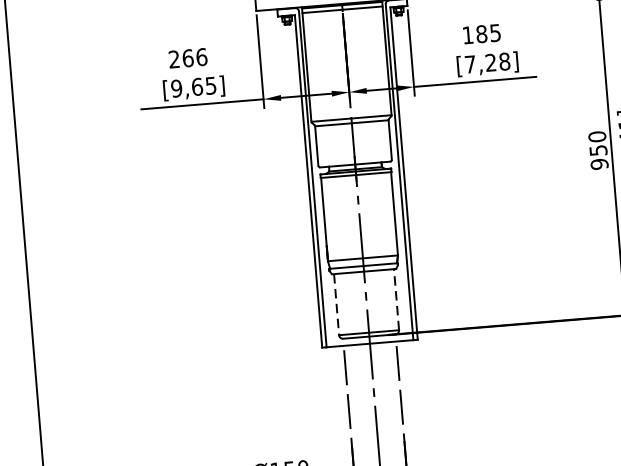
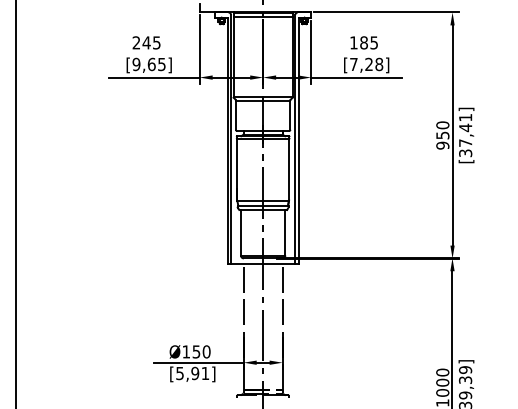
text: (194, 57) -> (151, 42), 266 -> 245
line: (396, 299) -> (285, 232), dashed -> solid
line: (335, 304) -> (240, 232), dashed -> solid

